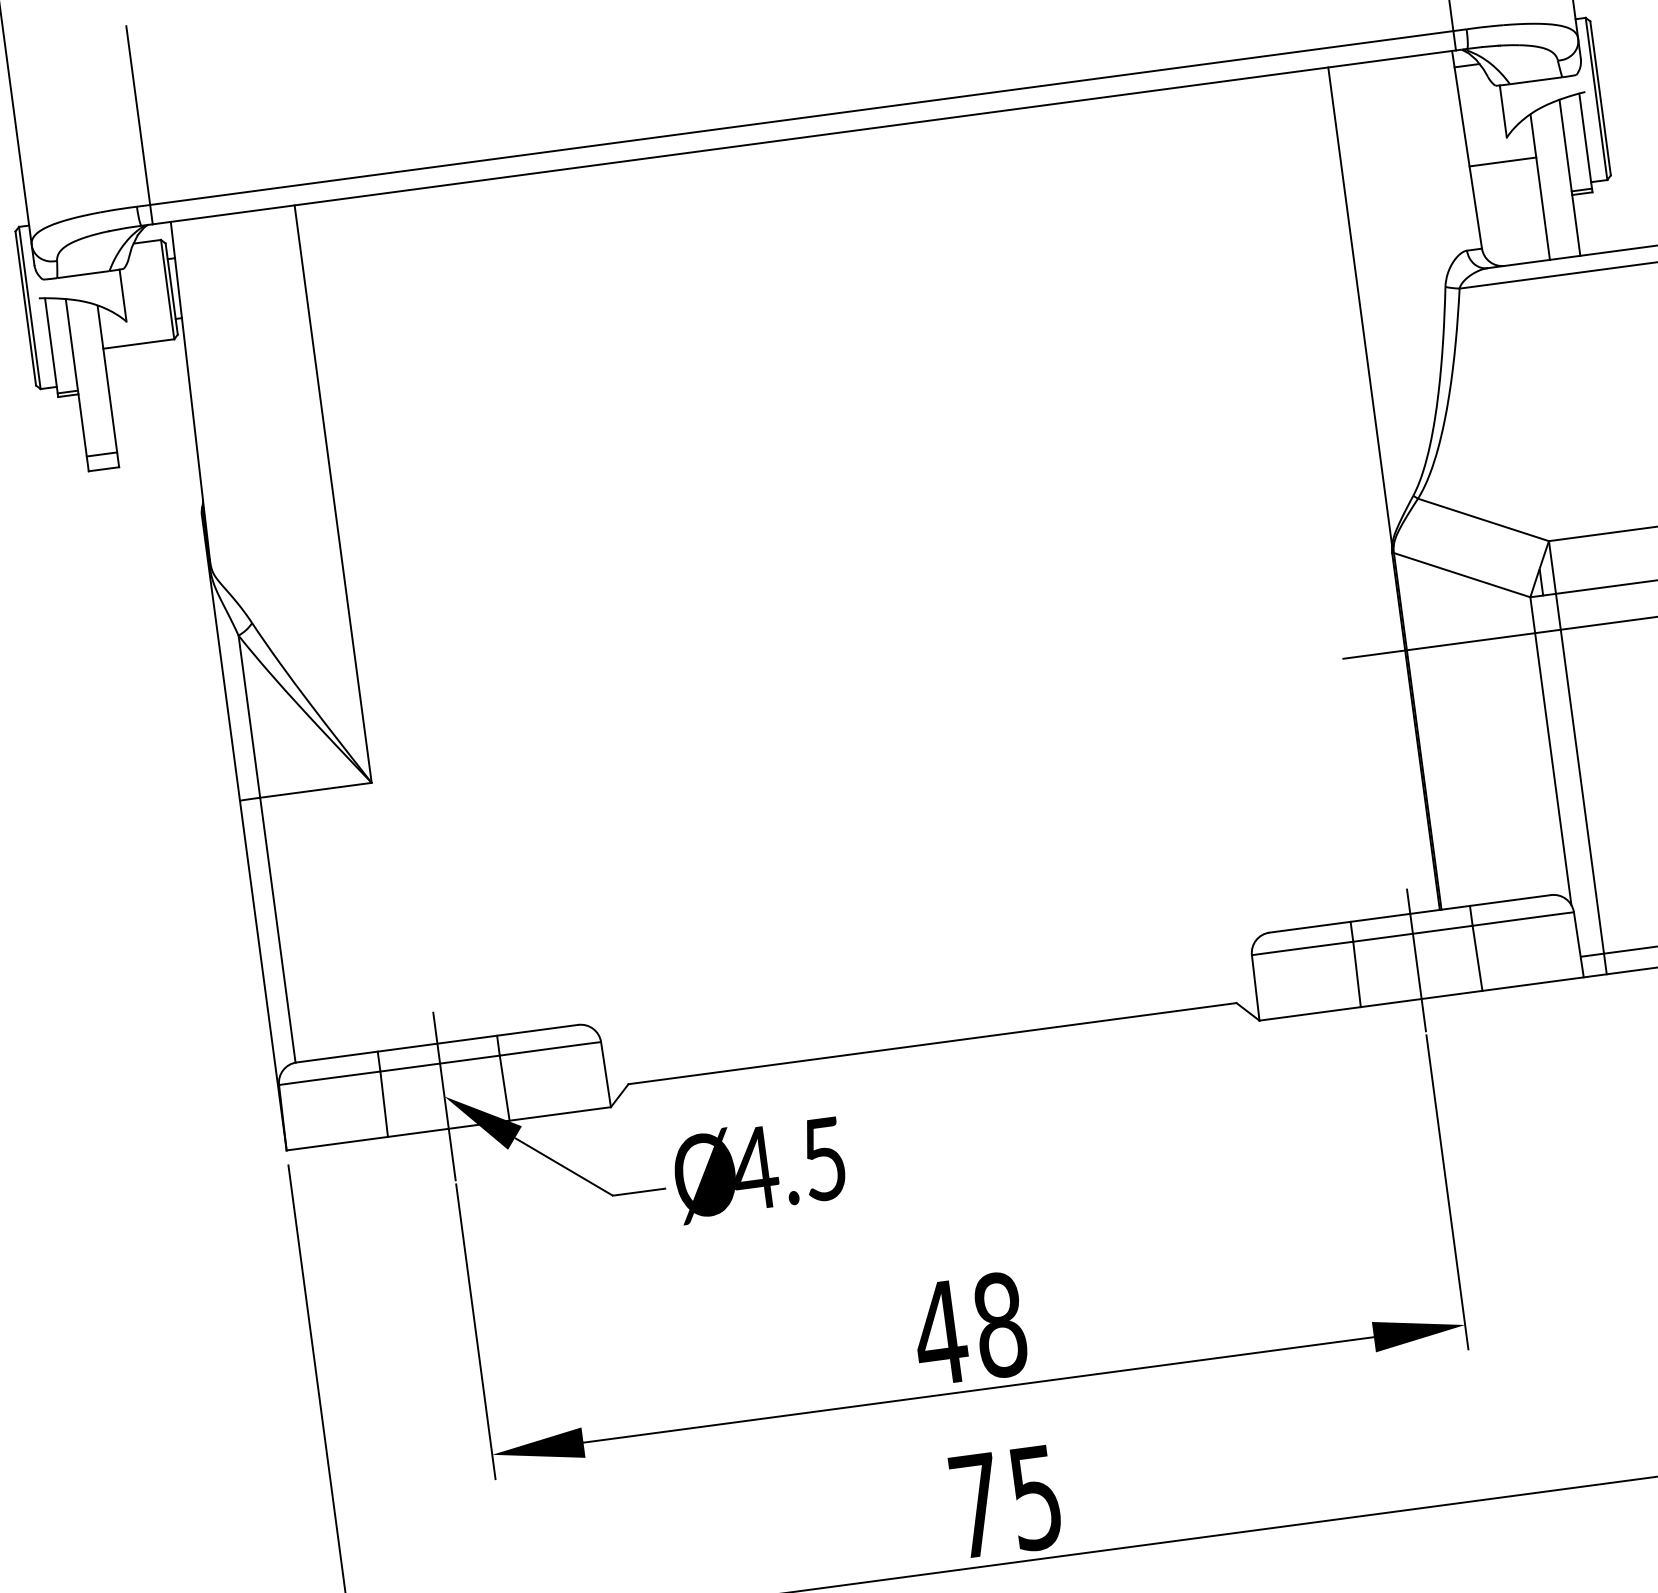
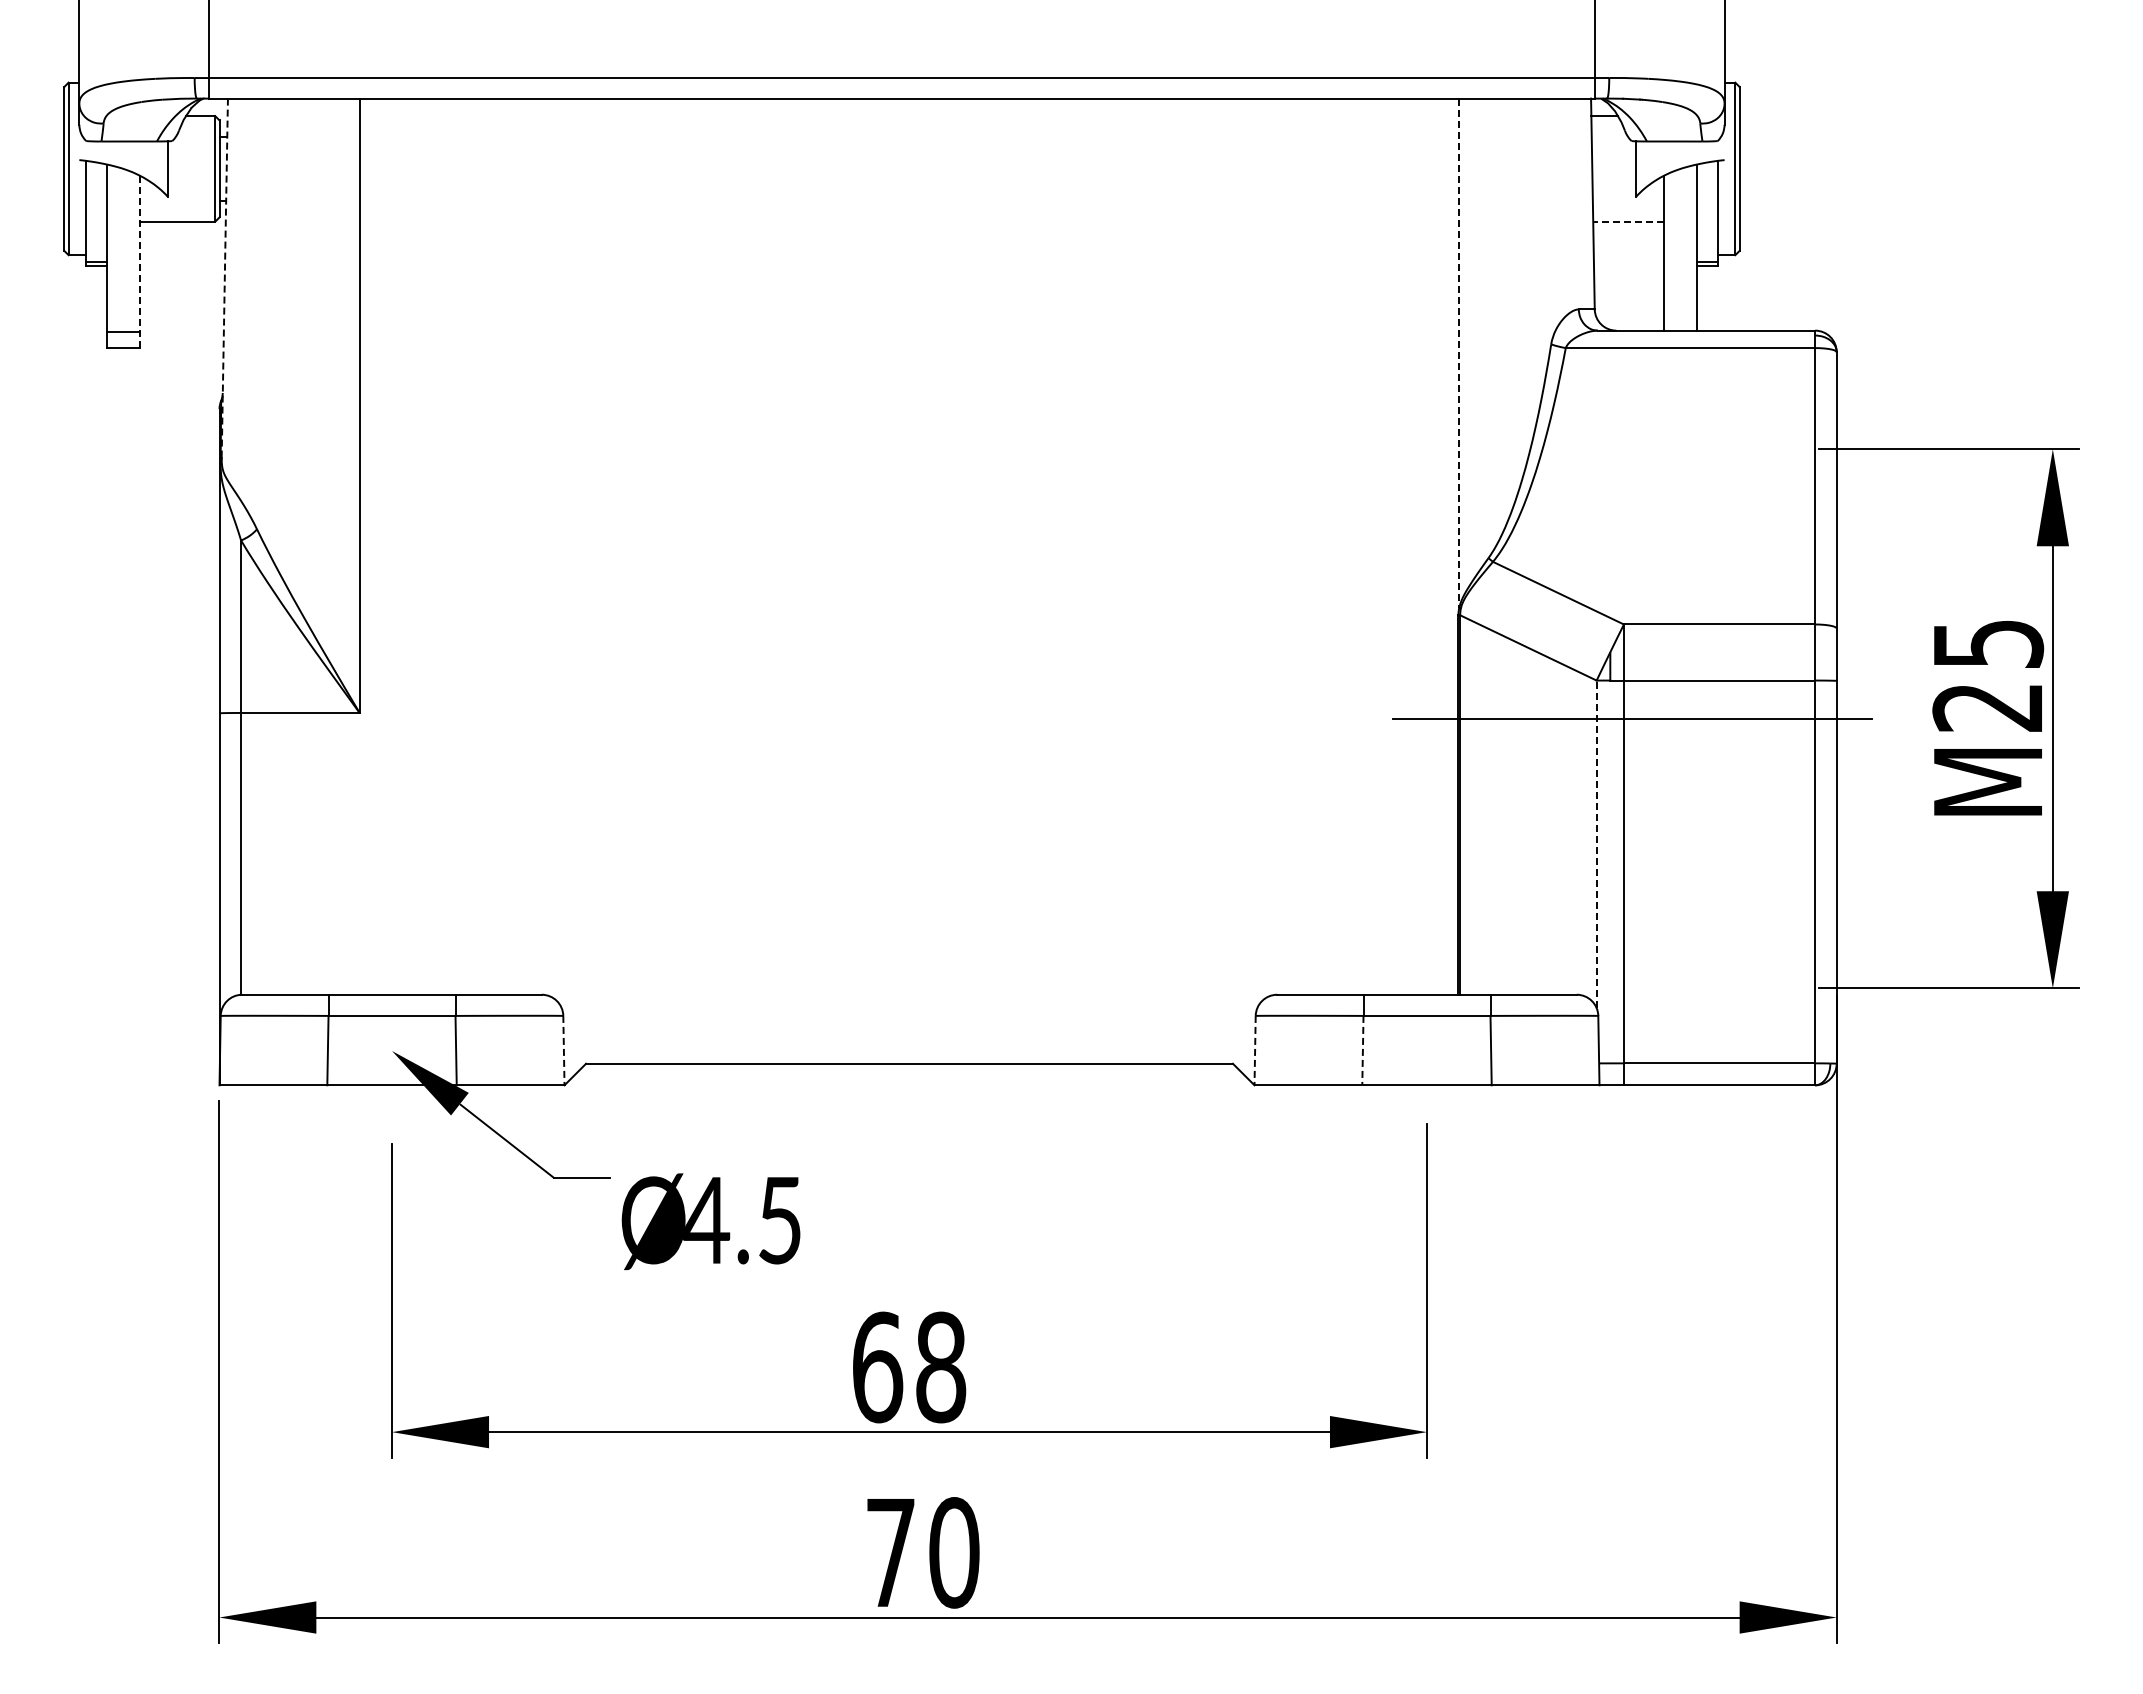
line: (1502, 161) -> (1628, 221), solid -> dashed
line: (1360, 307) -> (1459, 353), solid -> dashed
line: (108, 387) -> (139, 262), solid -> dashed
line: (190, 391) -> (224, 278), solid -> dashed
line: (1550, 751) -> (1596, 844), solid -> dashed
line: (1416, 959) -> (1427, 1043), removed
line: (1356, 974) -> (1362, 1050), solid -> dashed
line: (1256, 987) -> (1255, 1050), solid -> dashed
line: (605, 1074) -> (563, 1050), solid -> dashed
line: (444, 1096) -> (392, 1050), removed
text: (758, 1168) -> (710, 1221), moved
text: (940, 1333) -> (877, 1367), 48 -> 68
text: (1036, 1497) -> (954, 1552), 75 -> 70

